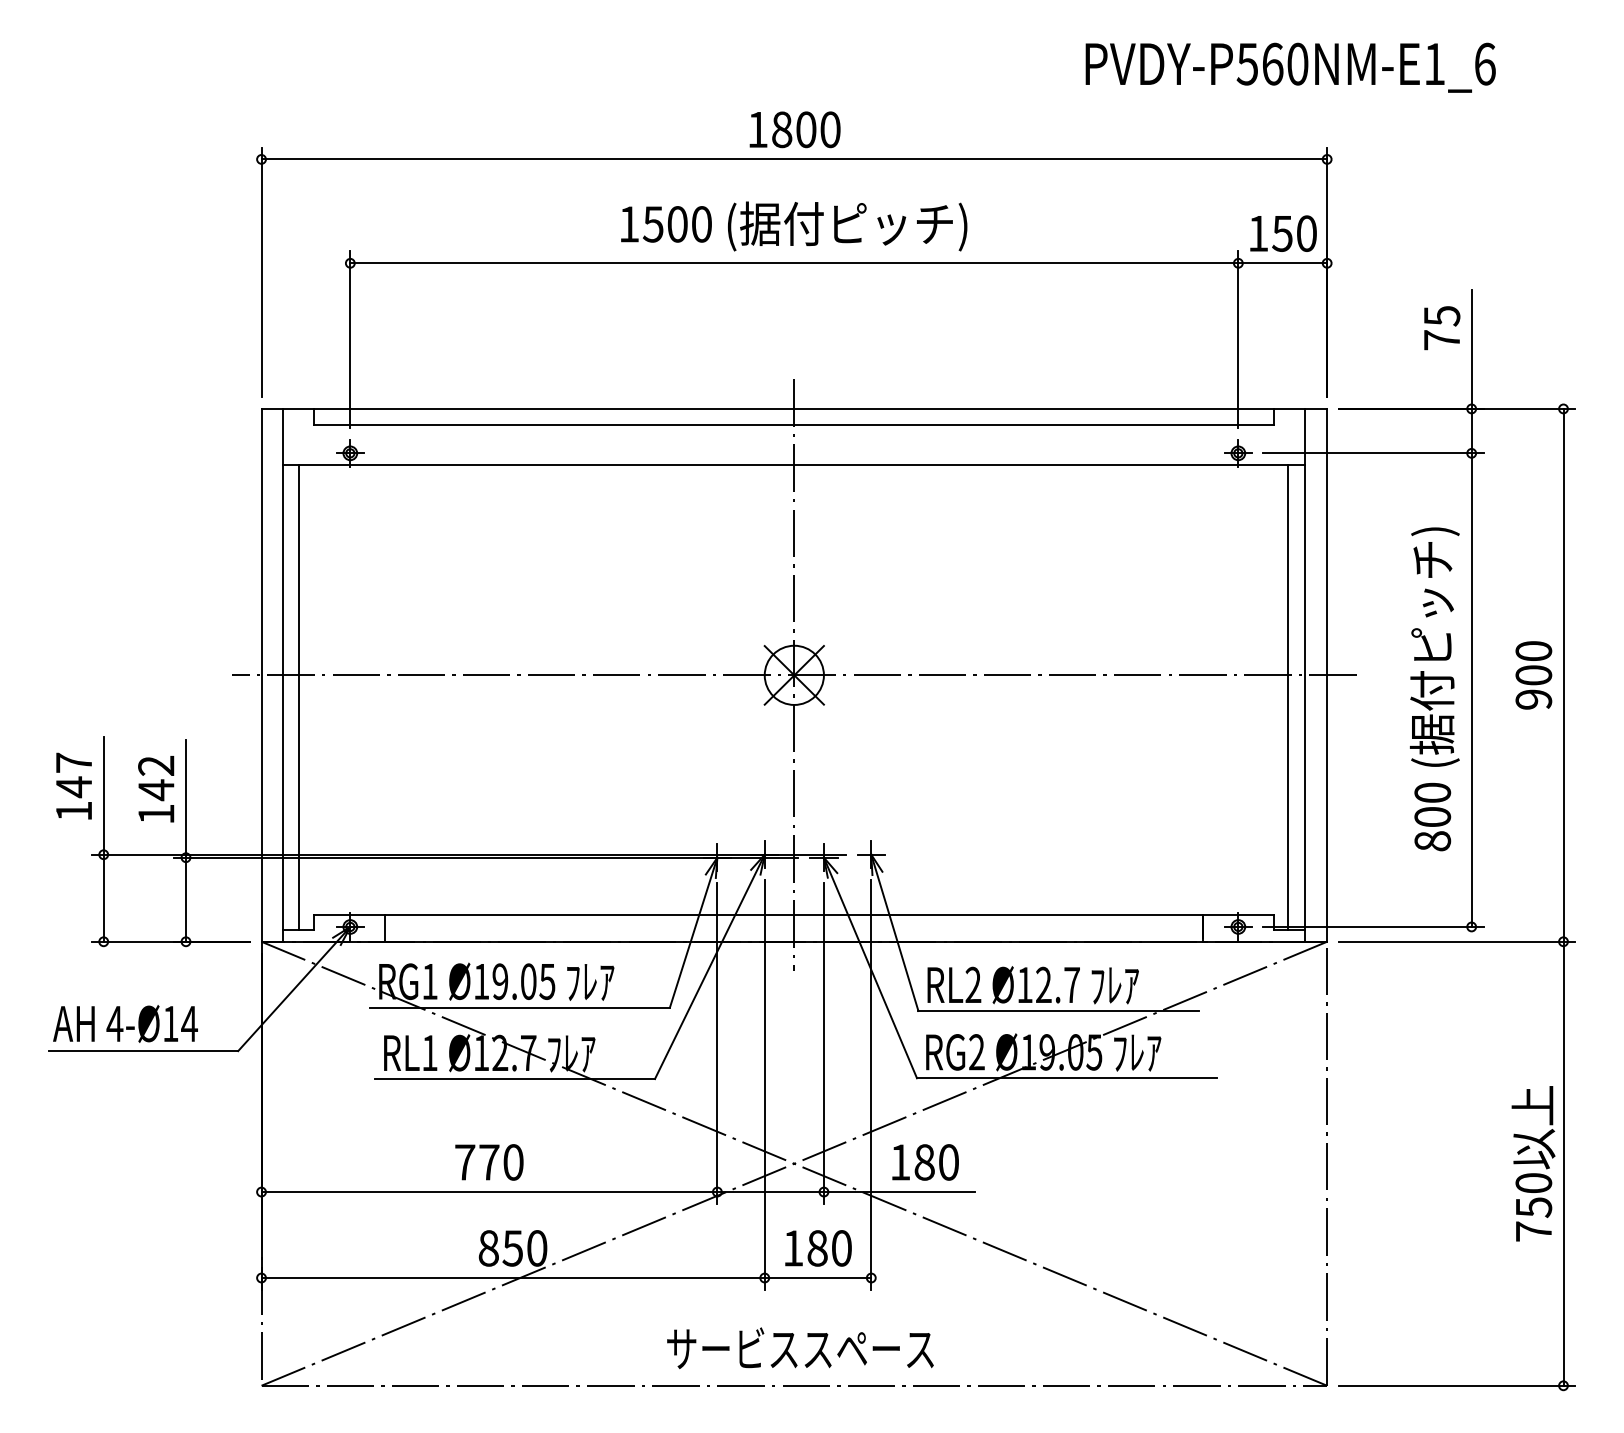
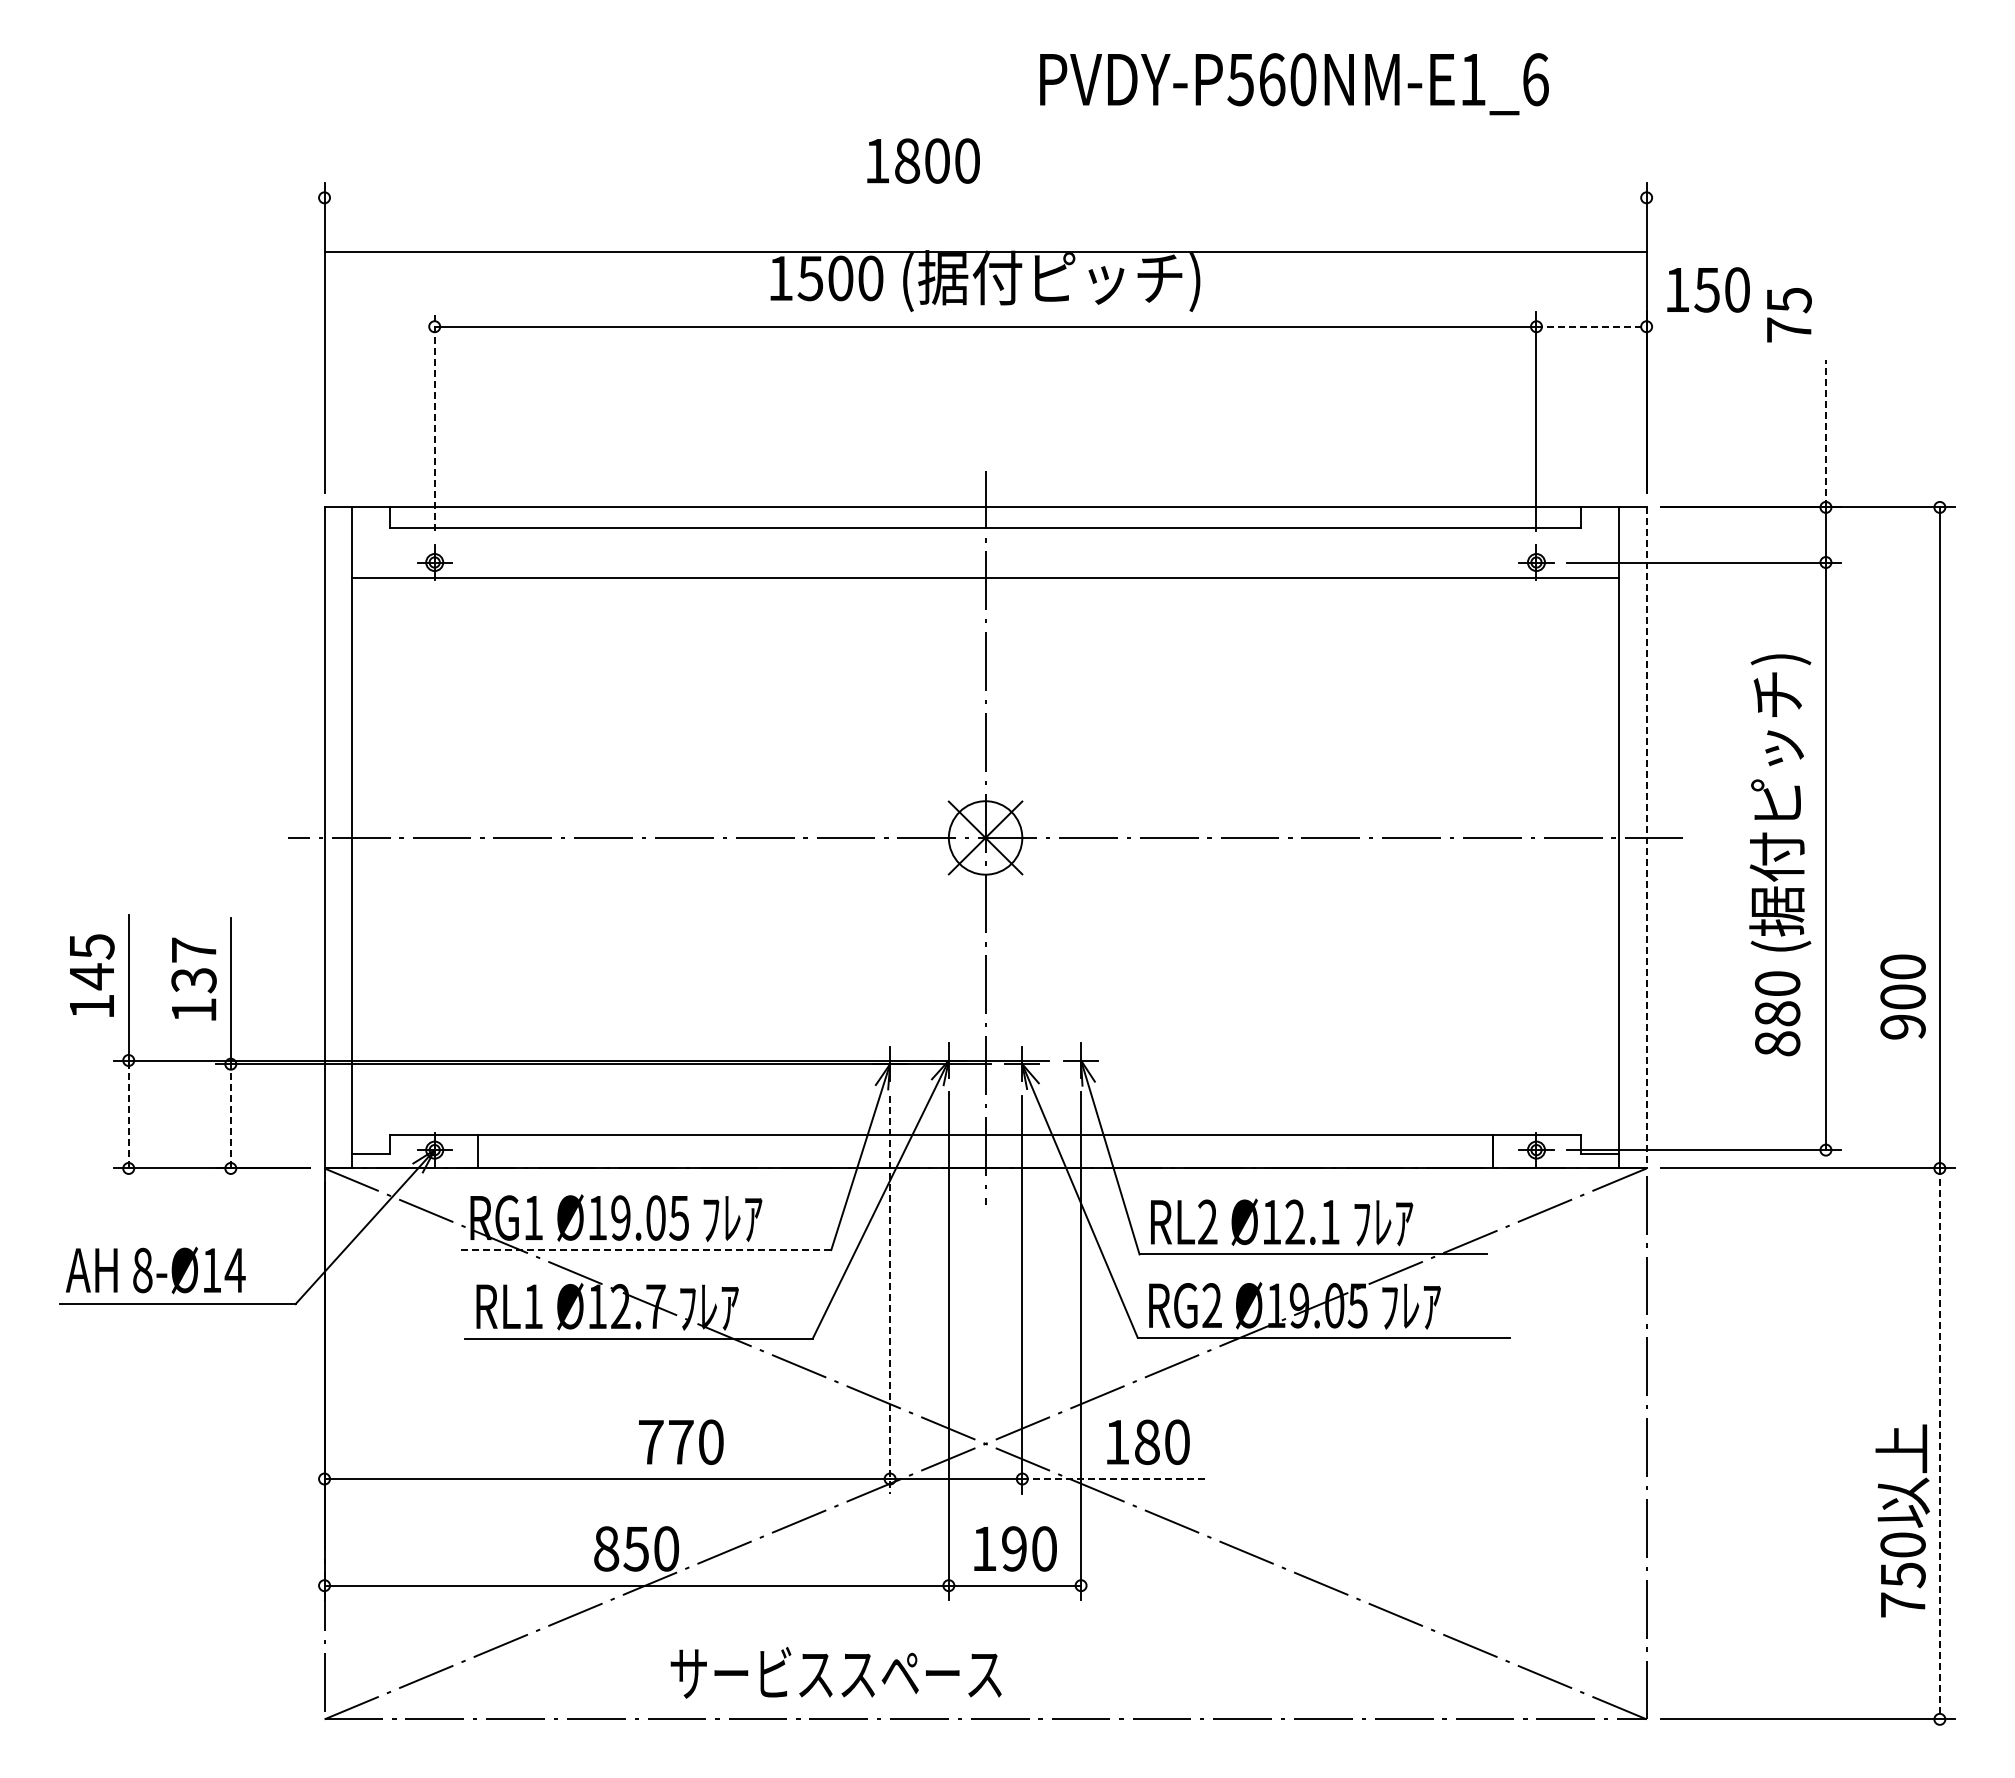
text: (1290, 68) -> (1294, 84), moved
text: (795, 129) -> (923, 160), moved
line: (794, 159) -> (985, 251), moved
text: (1283, 233) -> (1708, 289), moved
line: (1283, 263) -> (1592, 326), solid -> dashed
text: (1442, 328) -> (1789, 315), moved
line: (350, 338) -> (434, 420), solid -> dashed
line: (1471, 349) -> (1825, 433), solid -> dashed
line: (1327, 674) -> (1646, 837), solid -> dashed
text: (1533, 674) -> (1902, 996), moved
line: (299, 697) -> (371, 865), removed
line: (1288, 697) -> (1598, 865), removed
text: (74, 762) -> (92, 946), 147 -> 145
text: (155, 778) -> (193, 965), 142 -> 137
text: (1432, 816) -> (1777, 1013), 800 -> 880
line: (103, 898) -> (128, 1114), solid -> dashed
line: (185, 899) -> (230, 1115), solid -> dashed
text: (1071, 985) -> (1329, 1222), Ø12.7 -> Ø12.1
line: (519, 1007) -> (644, 1250), solid -> dashed
text: (114, 1023) -> (142, 1270), 4-Ø14 -> 8-Ø14
line: (717, 1043) -> (890, 1294), solid -> dashed
text: (489, 1161) -> (681, 1441), moved
text: (1533, 1163) -> (1902, 1520), moved
line: (1563, 1164) -> (1939, 1444), solid -> dashed
line: (899, 1192) -> (1115, 1479), solid -> dashed
text: (817, 1248) -> (1014, 1548), 180 -> 190
text: (799, 1348) -> (835, 1672), moved

